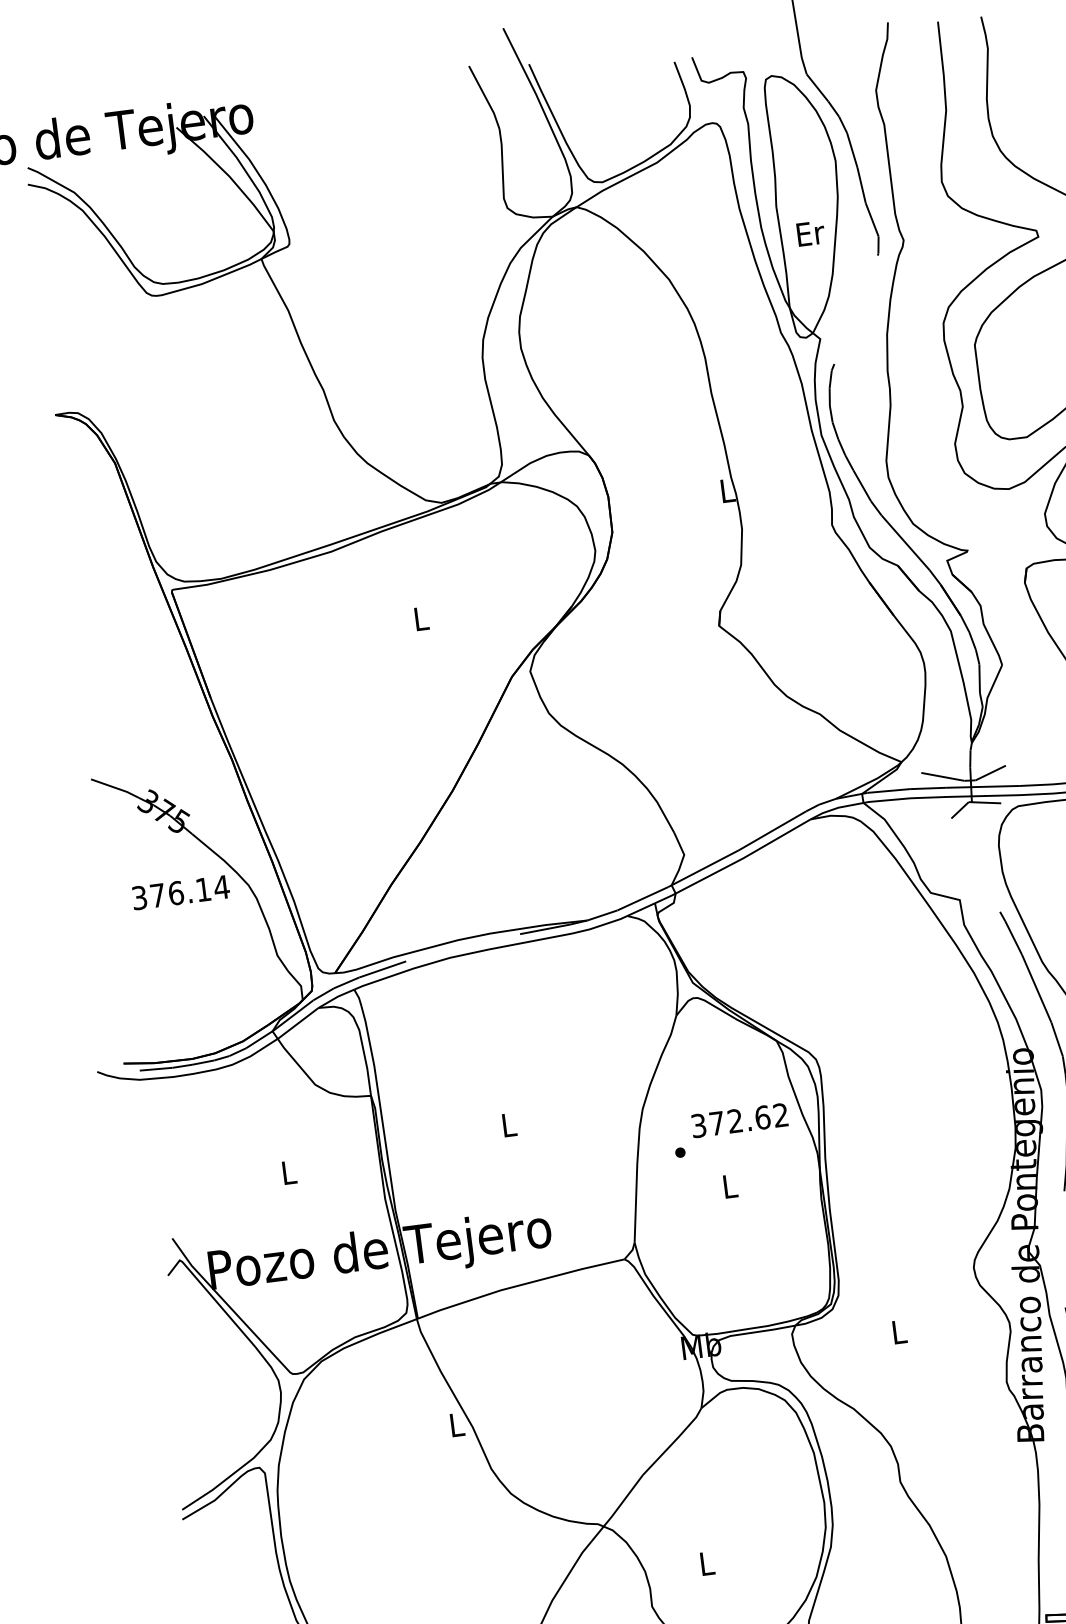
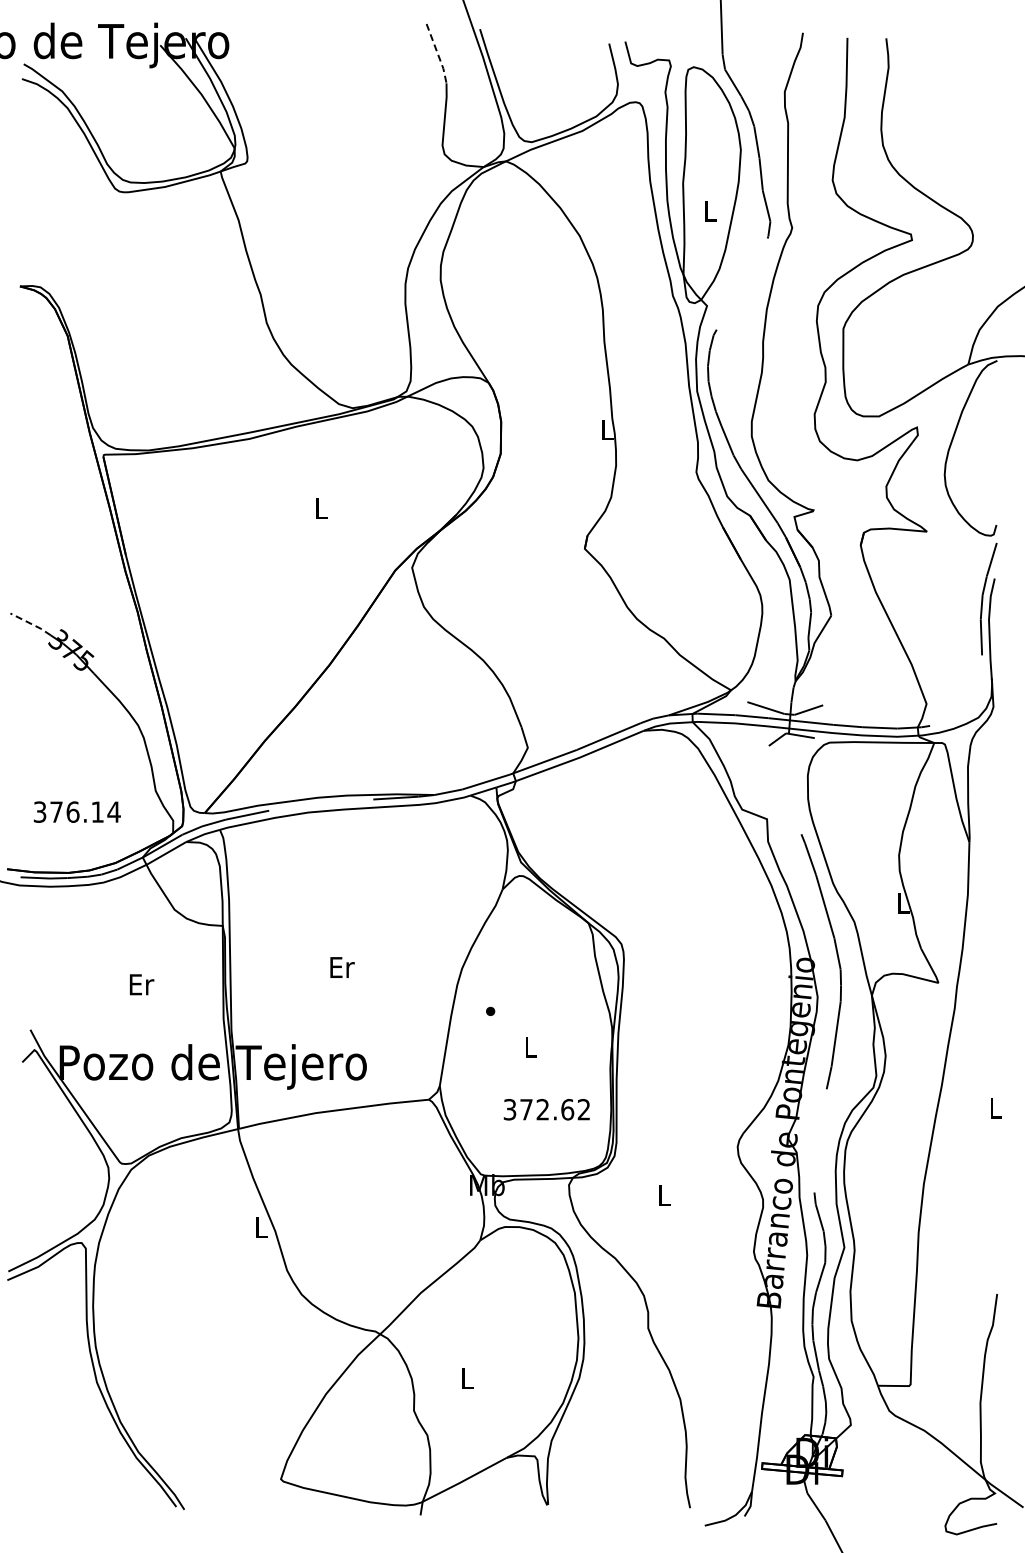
line: (485, 97) -> (437, 53), solid -> dashed
text: (810, 232) -> (710, 210), Er -> L
line: (115, 787) -> (31, 623), solid -> dashed
text: (181, 891) -> (77, 811), moved
text: (739, 1120) -> (546, 1109), moved
text: (509, 1124) -> (342, 967), L -> Er
text: (289, 1172) -> (141, 984), L -> Er

